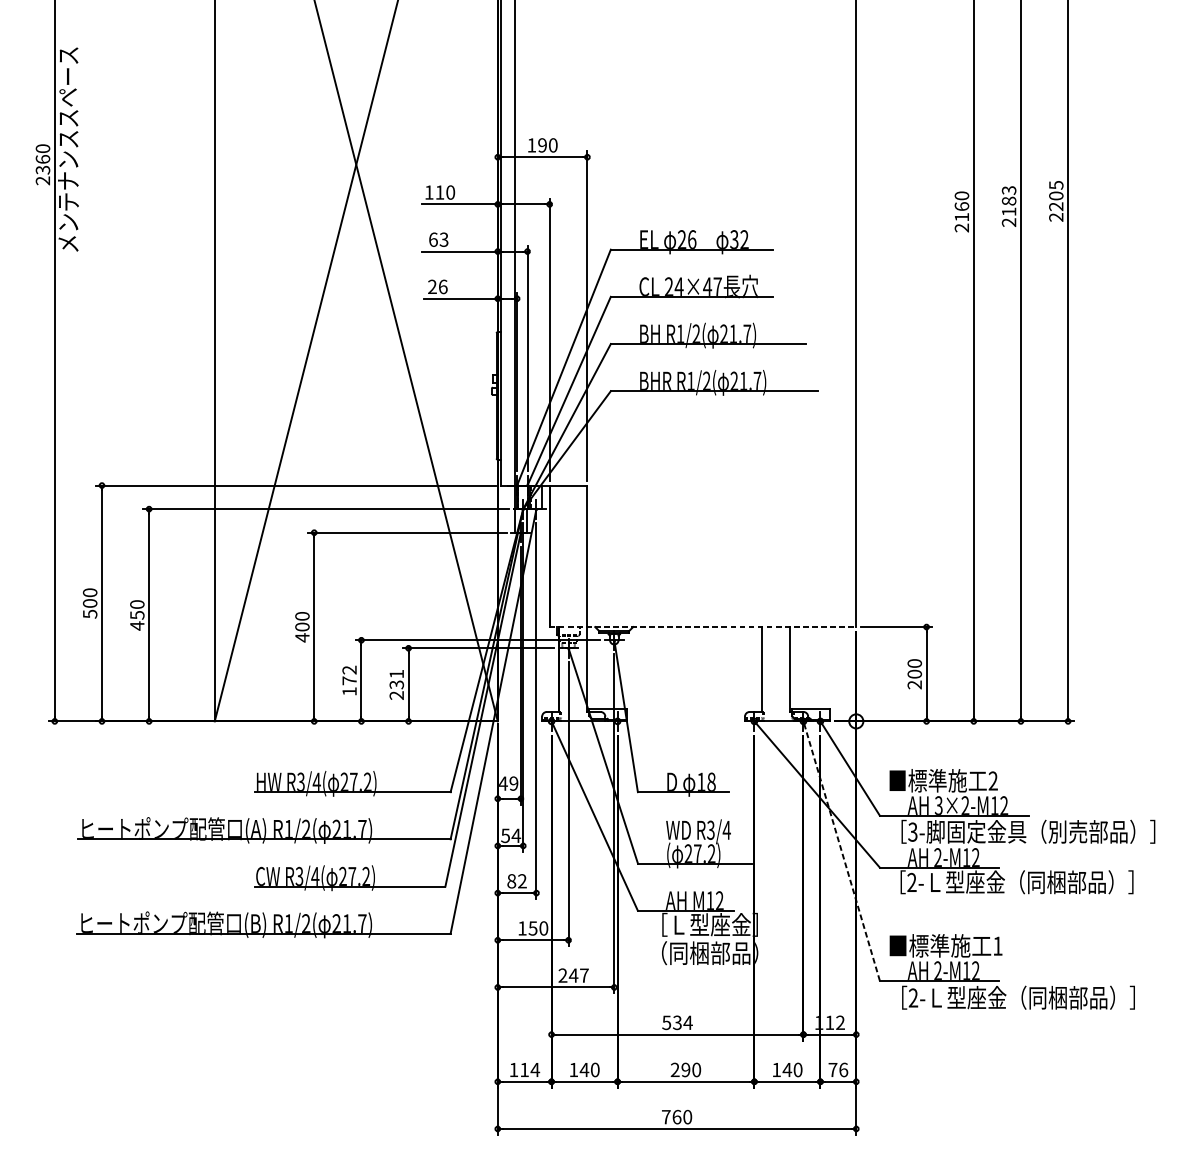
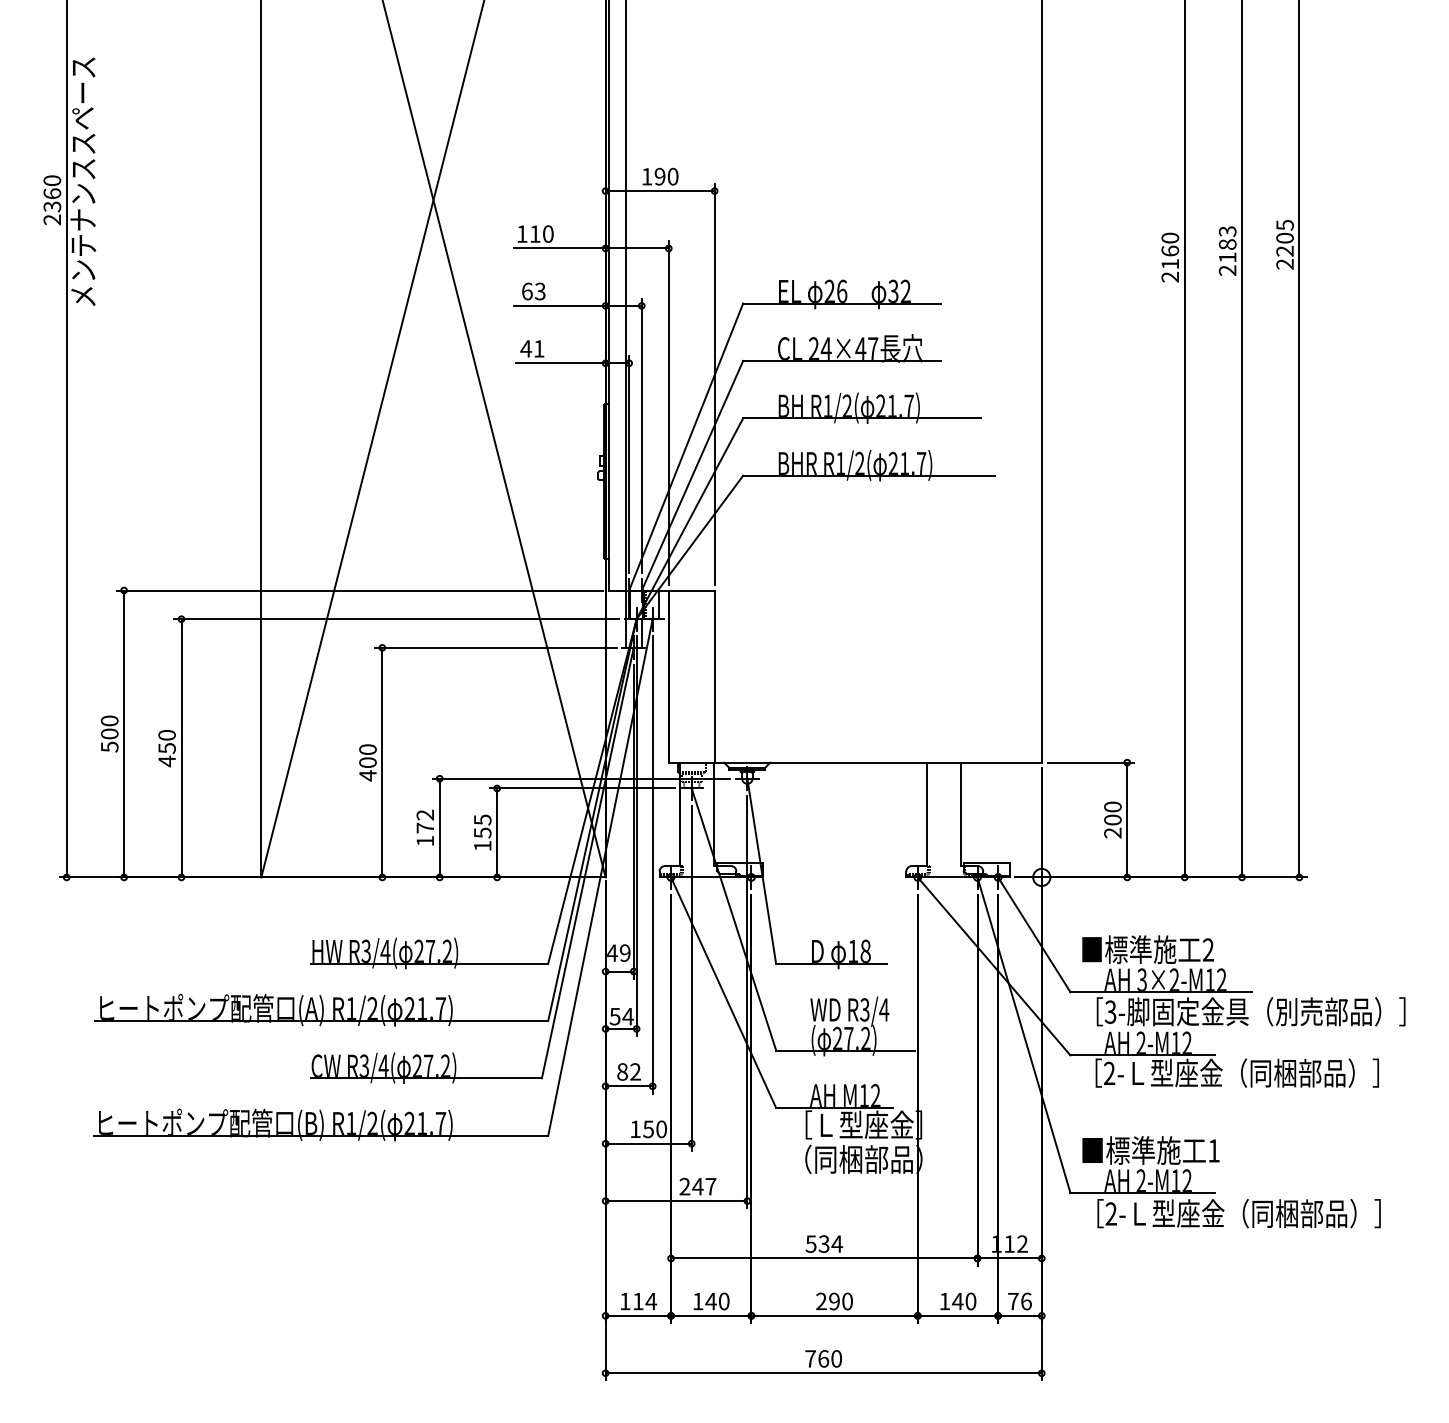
text: (437, 286) -> (532, 348), 26 -> 41
line: (703, 626) -> (855, 762), dashed -> solid
text: (396, 684) -> (482, 832), 231 -> 155
line: (841, 851) -> (1023, 1035), dashed -> solid

